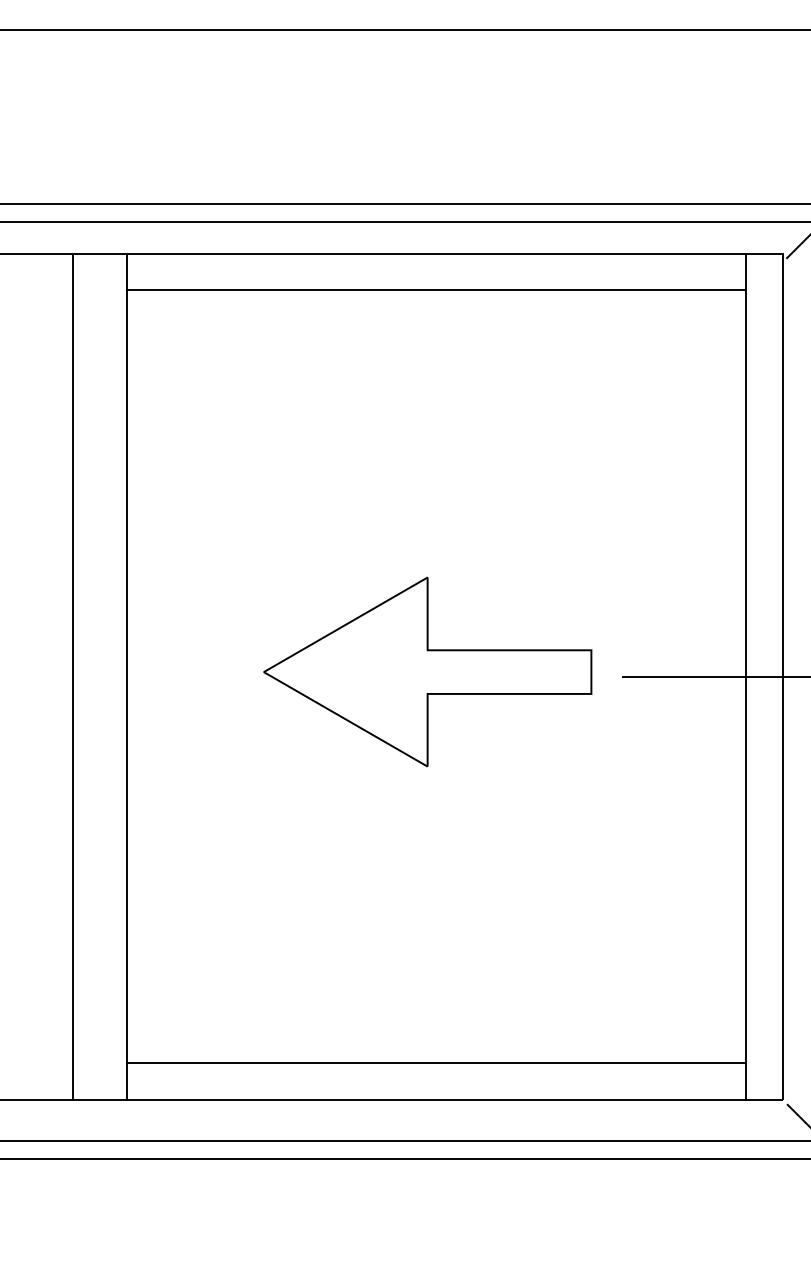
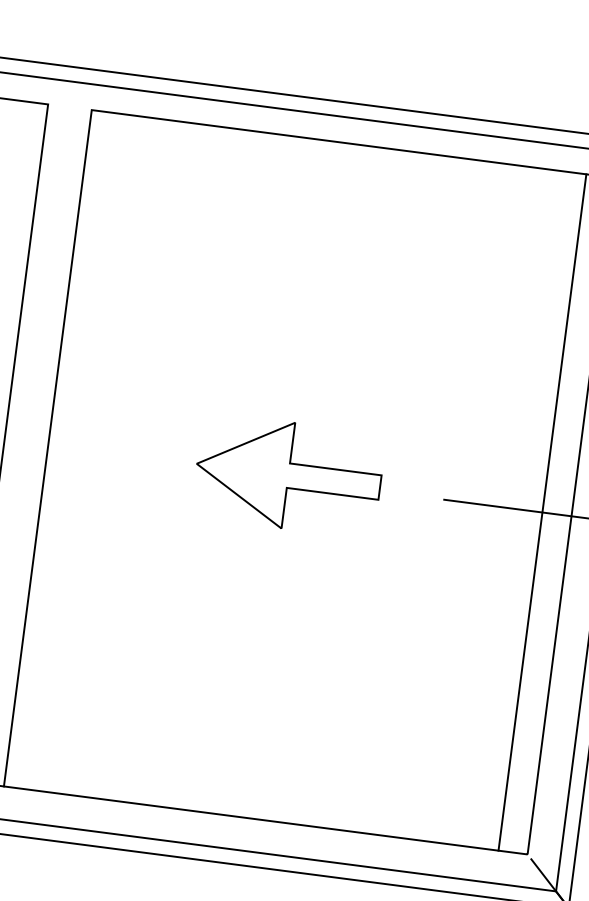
line: (99, 253) -> (69, 107), removed
line: (436, 290) -> (335, 171), removed
part: (427, 671) -> (288, 475), size x0.7
line: (436, 1063) -> (254, 789), removed

